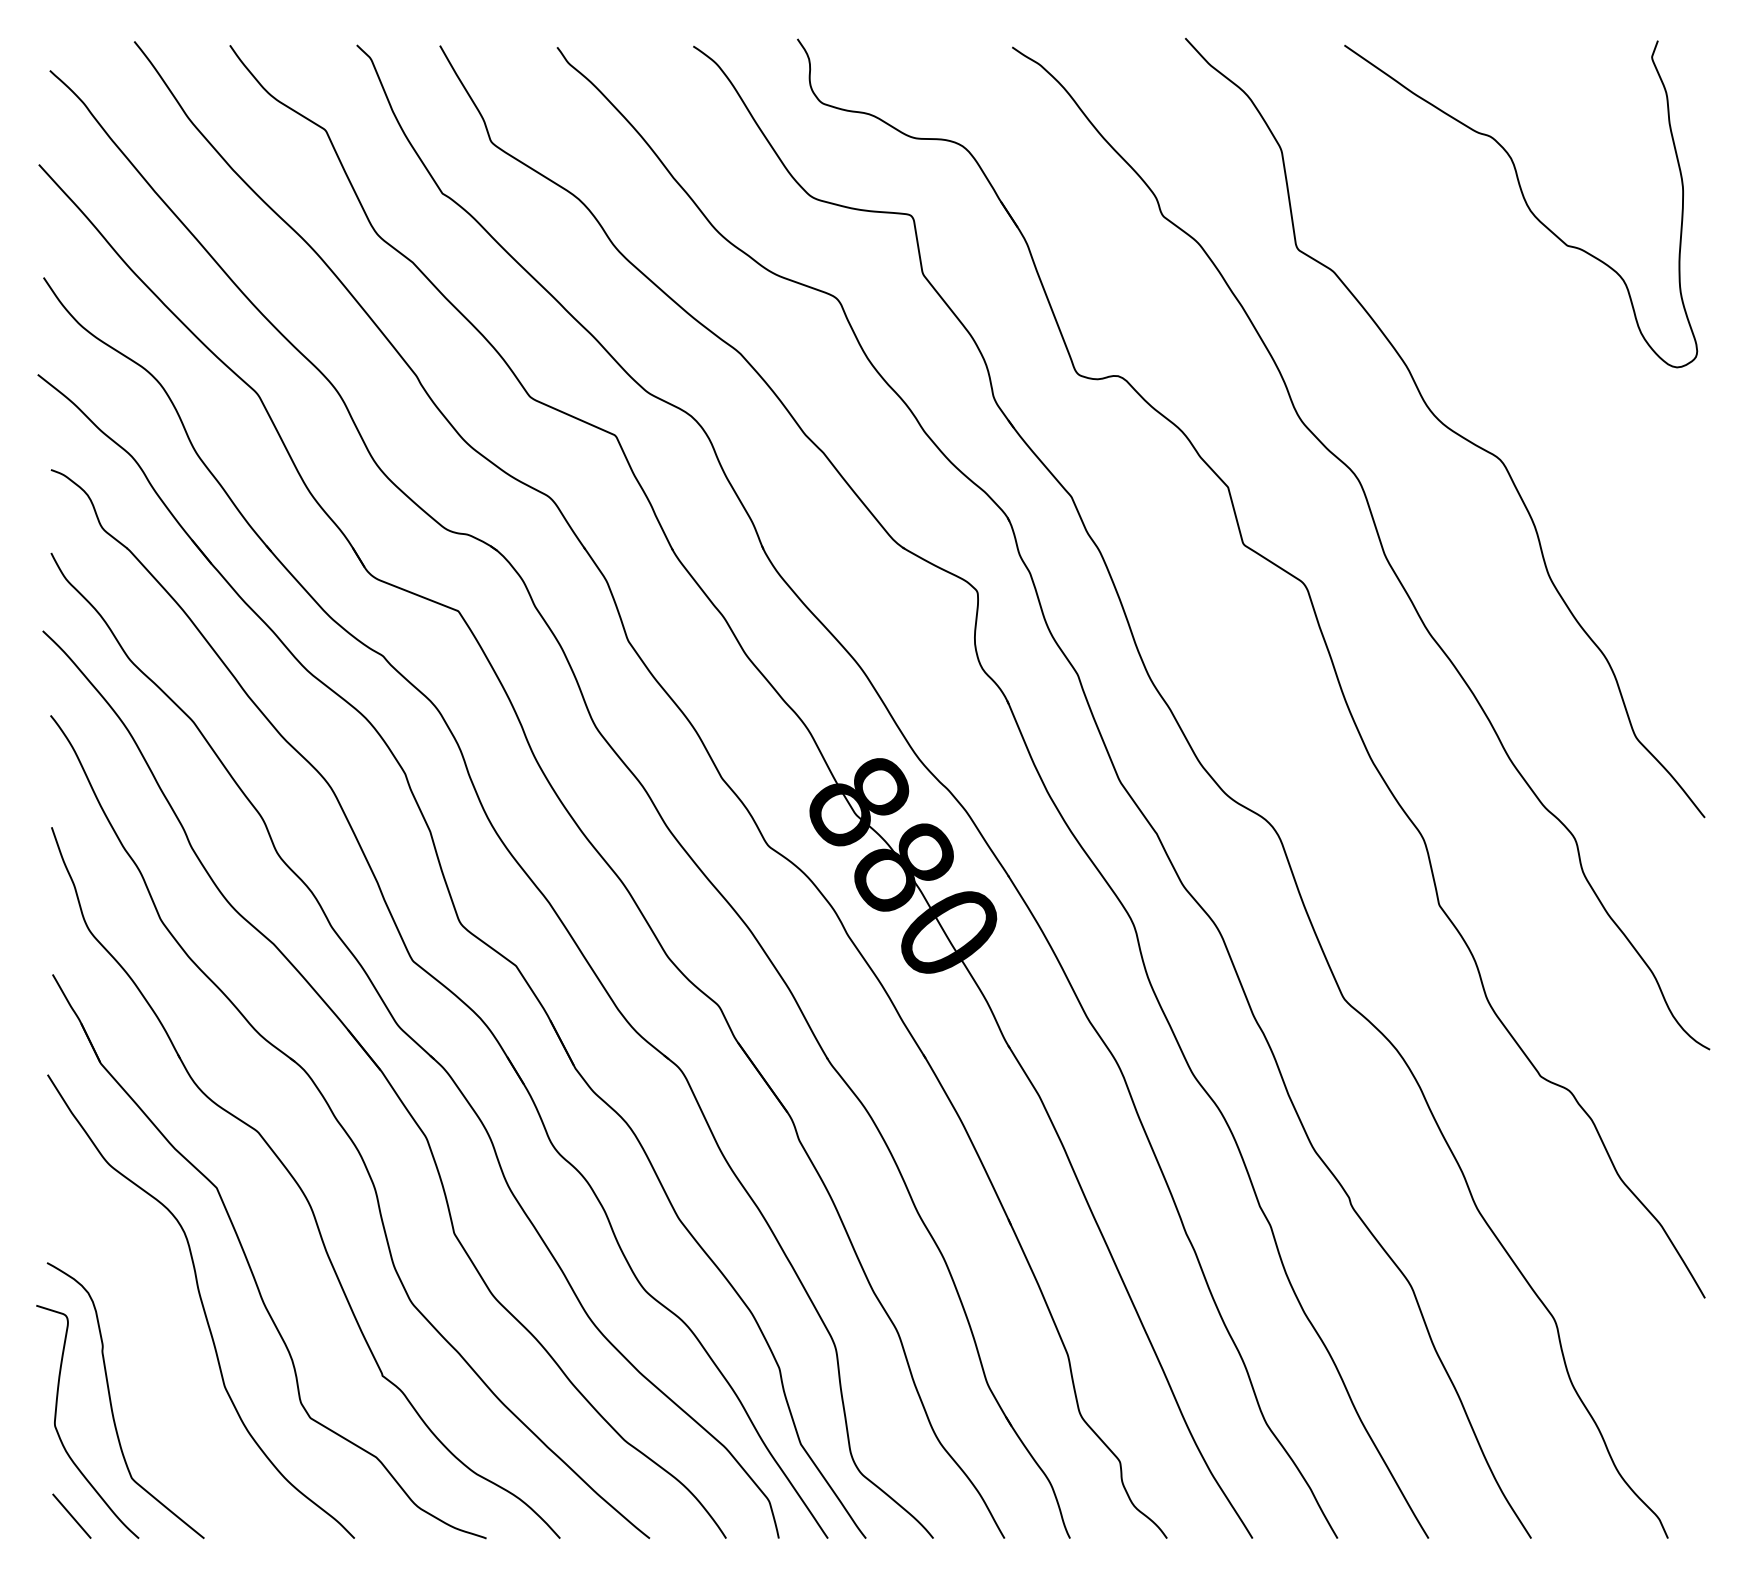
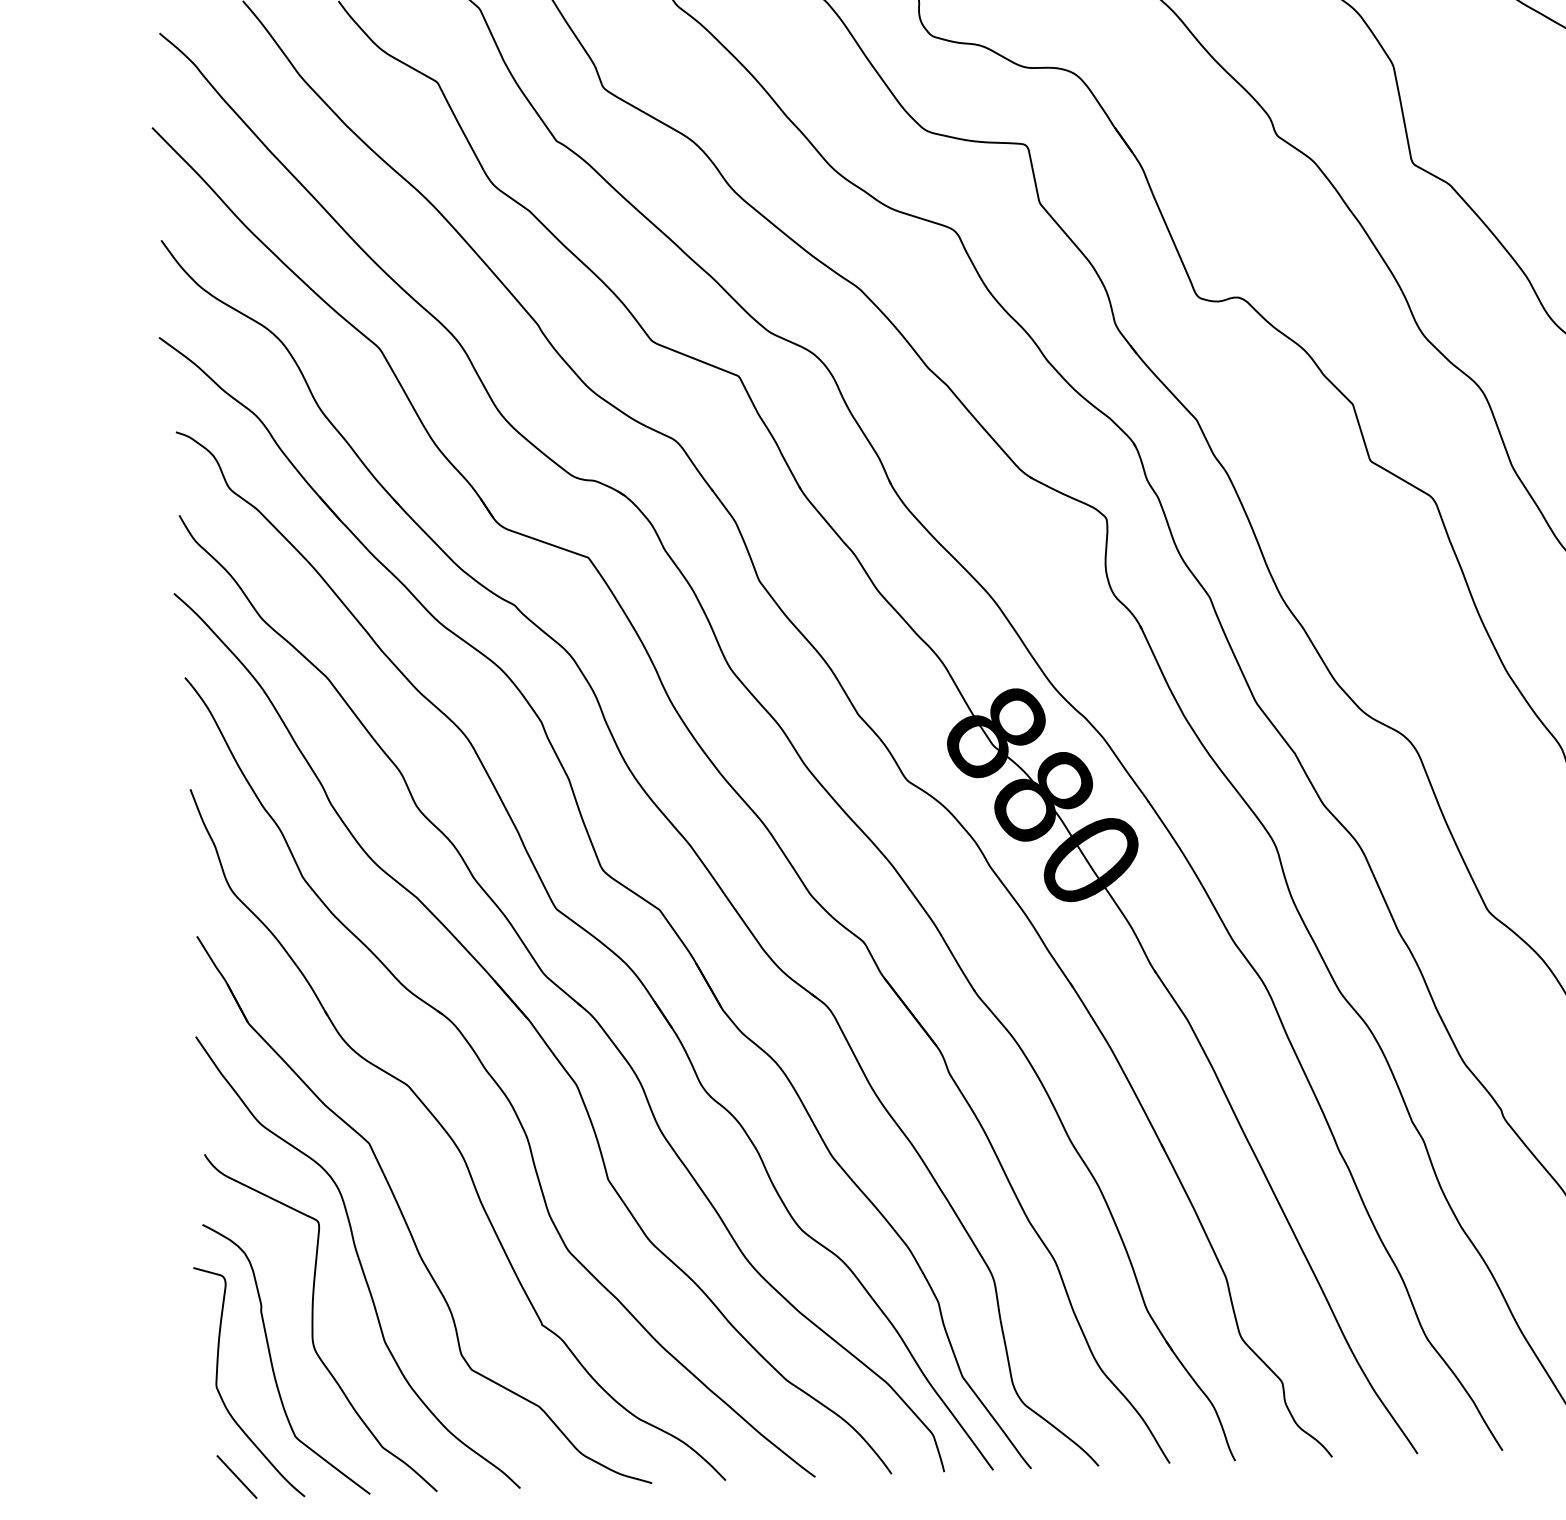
curve: (154, 1365) -> (313, 1323), added

